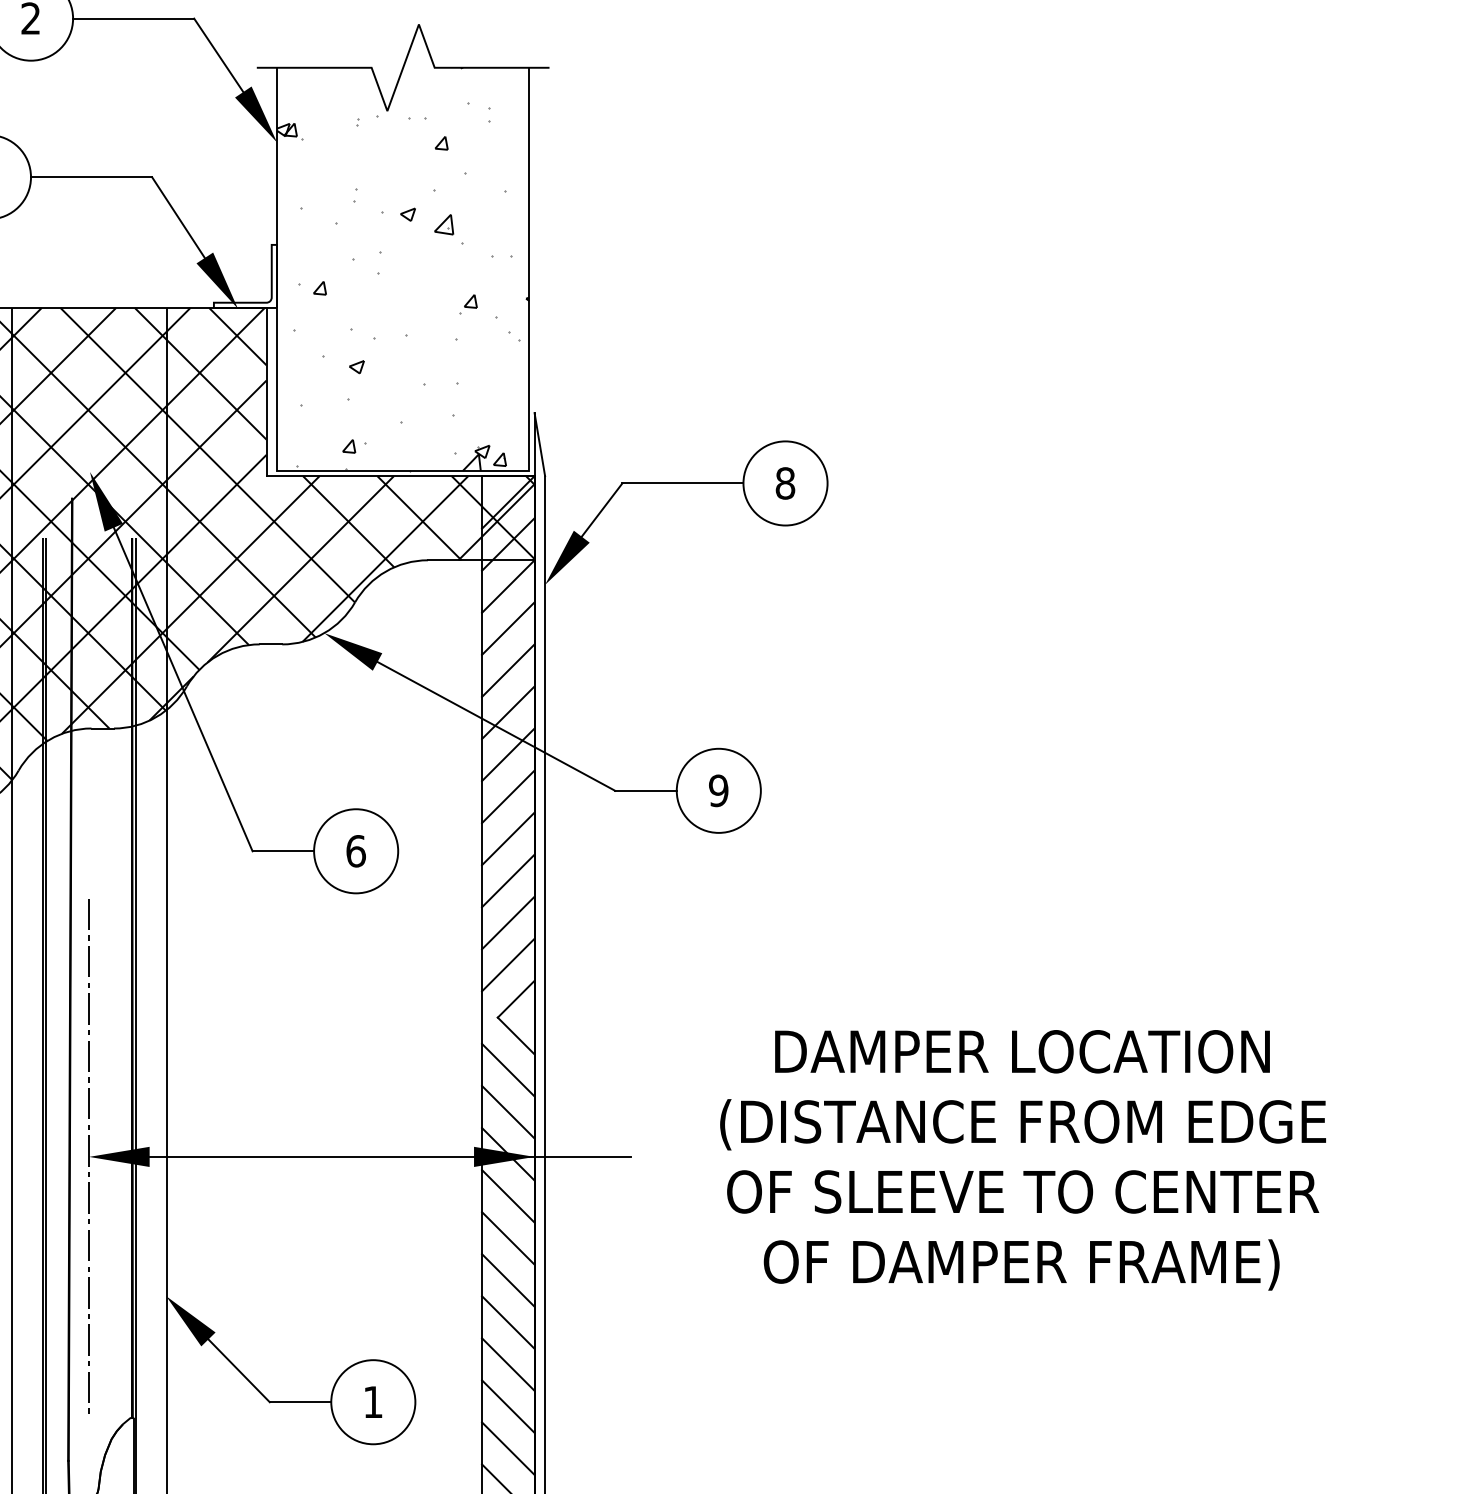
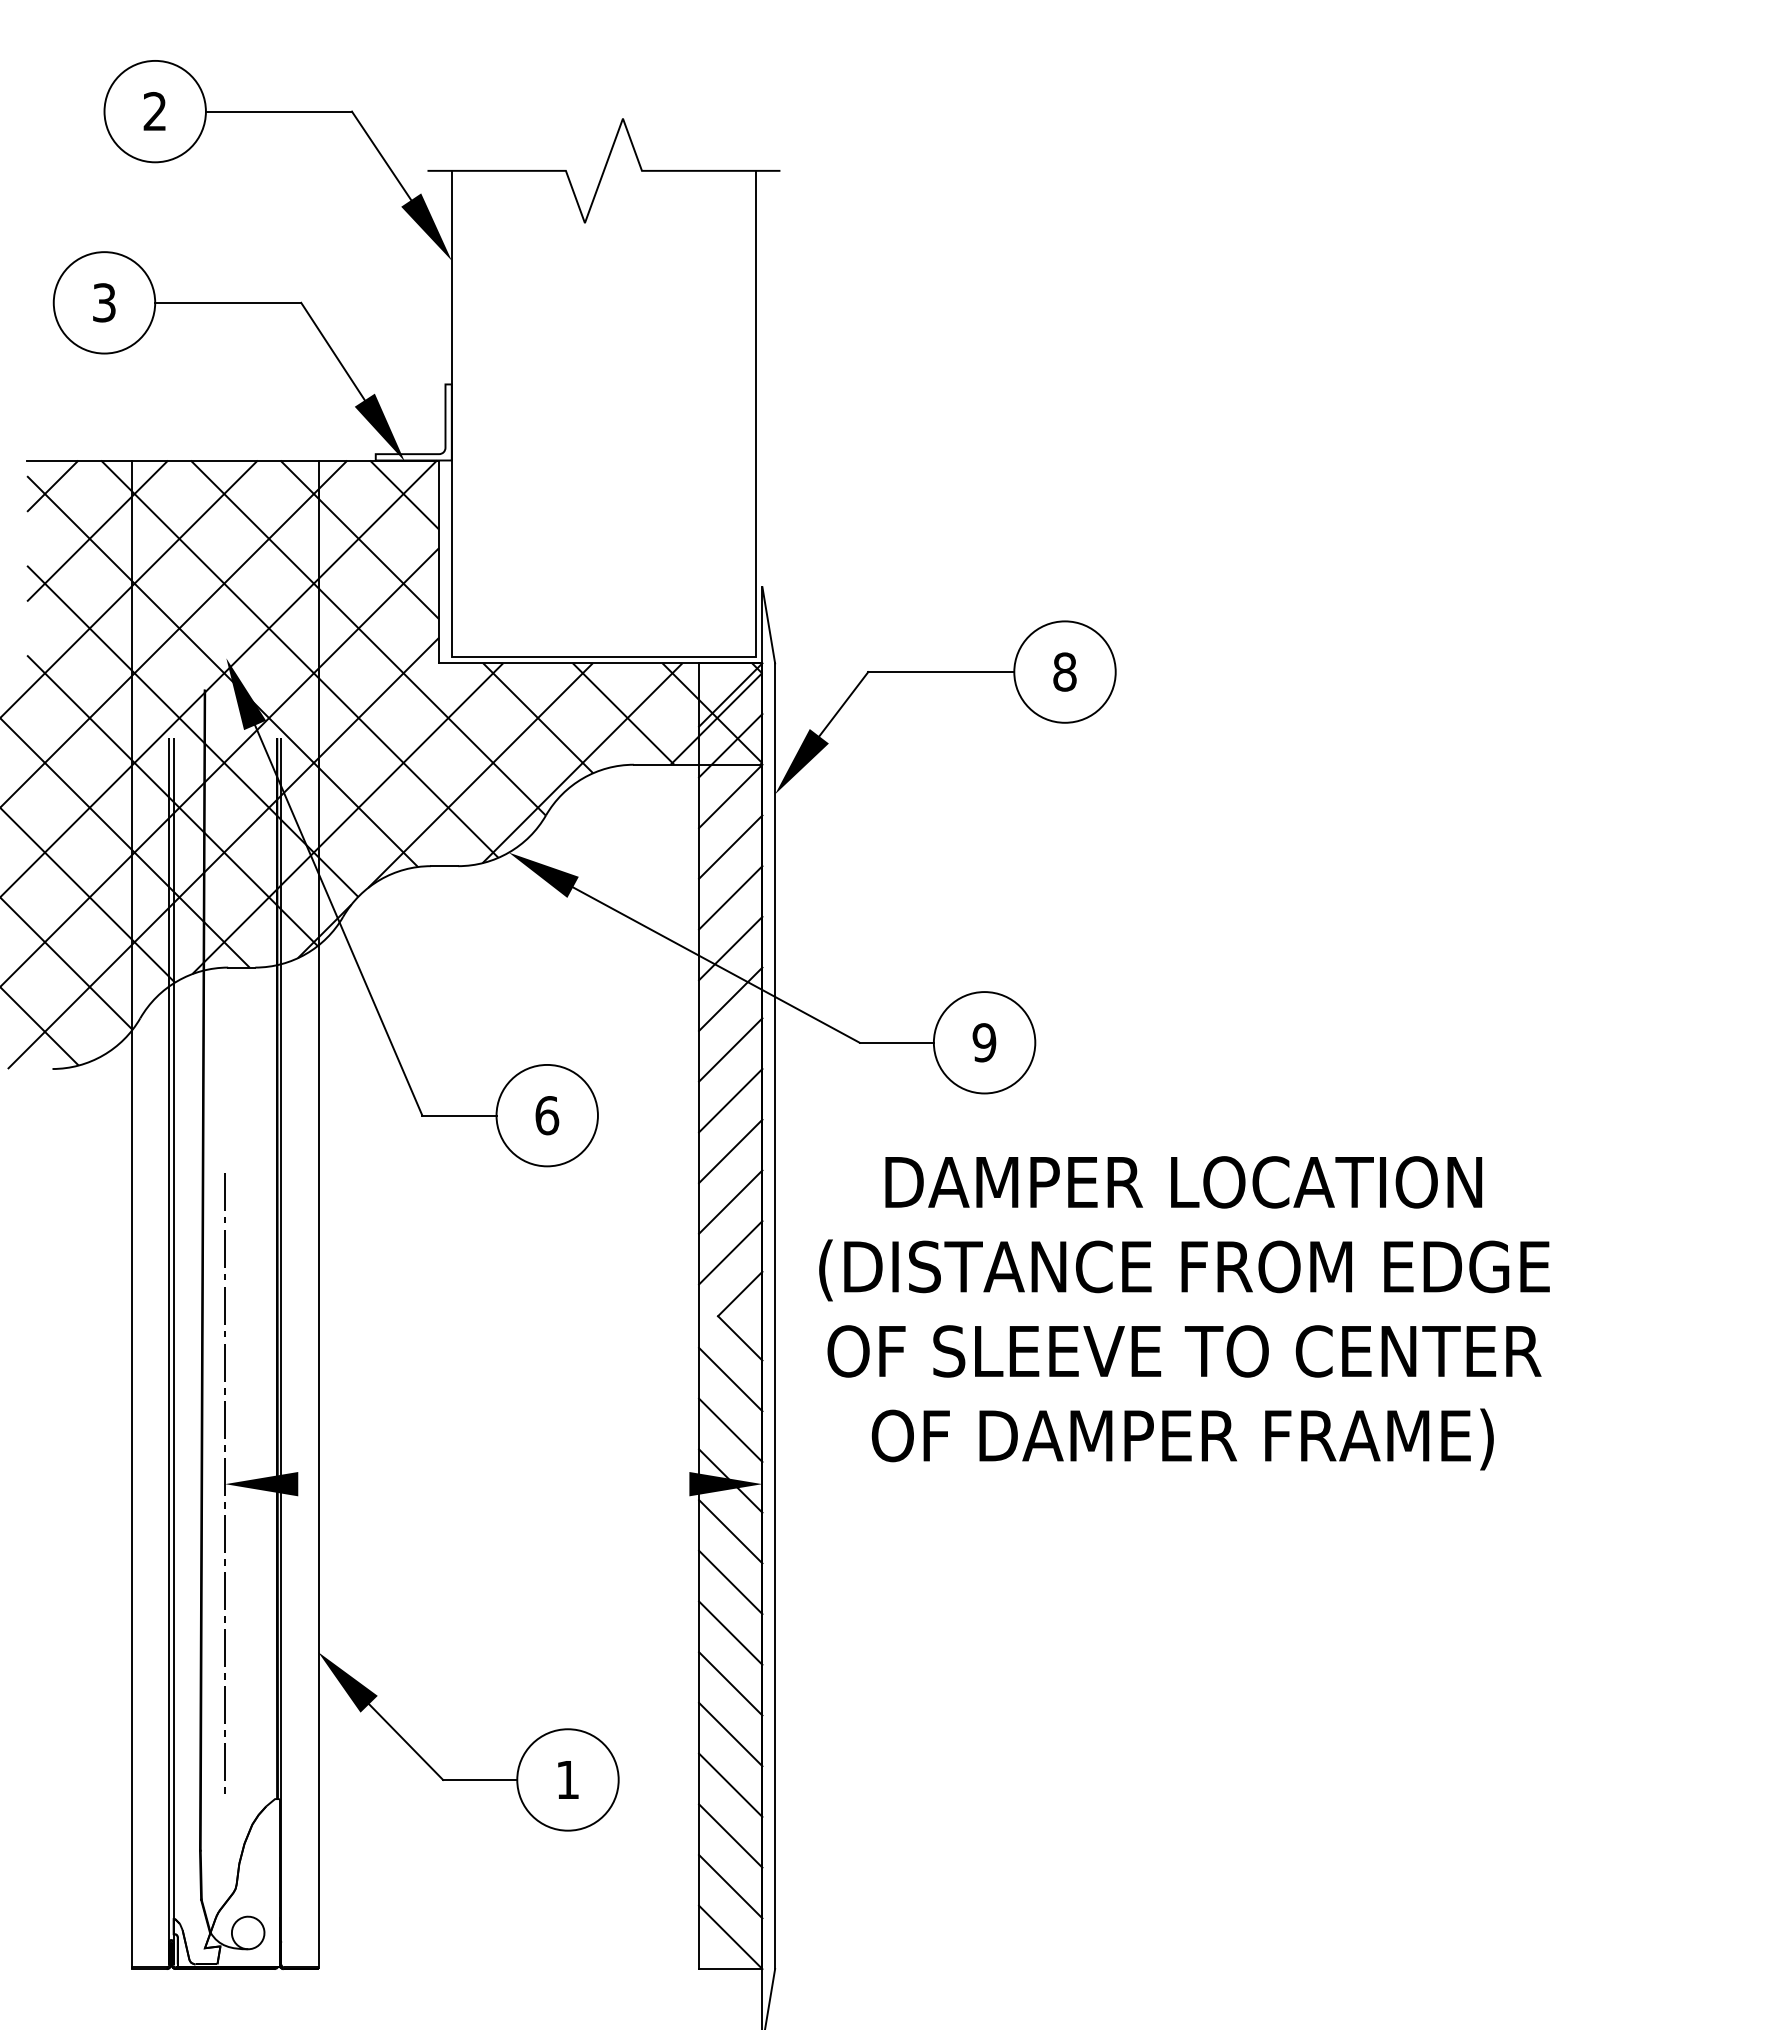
hatch: (402, 269) -> (603, 413), removed
line: (390, 1157) -> (588, 1484), removed
text: (1023, 1160) -> (1184, 1313), moved

